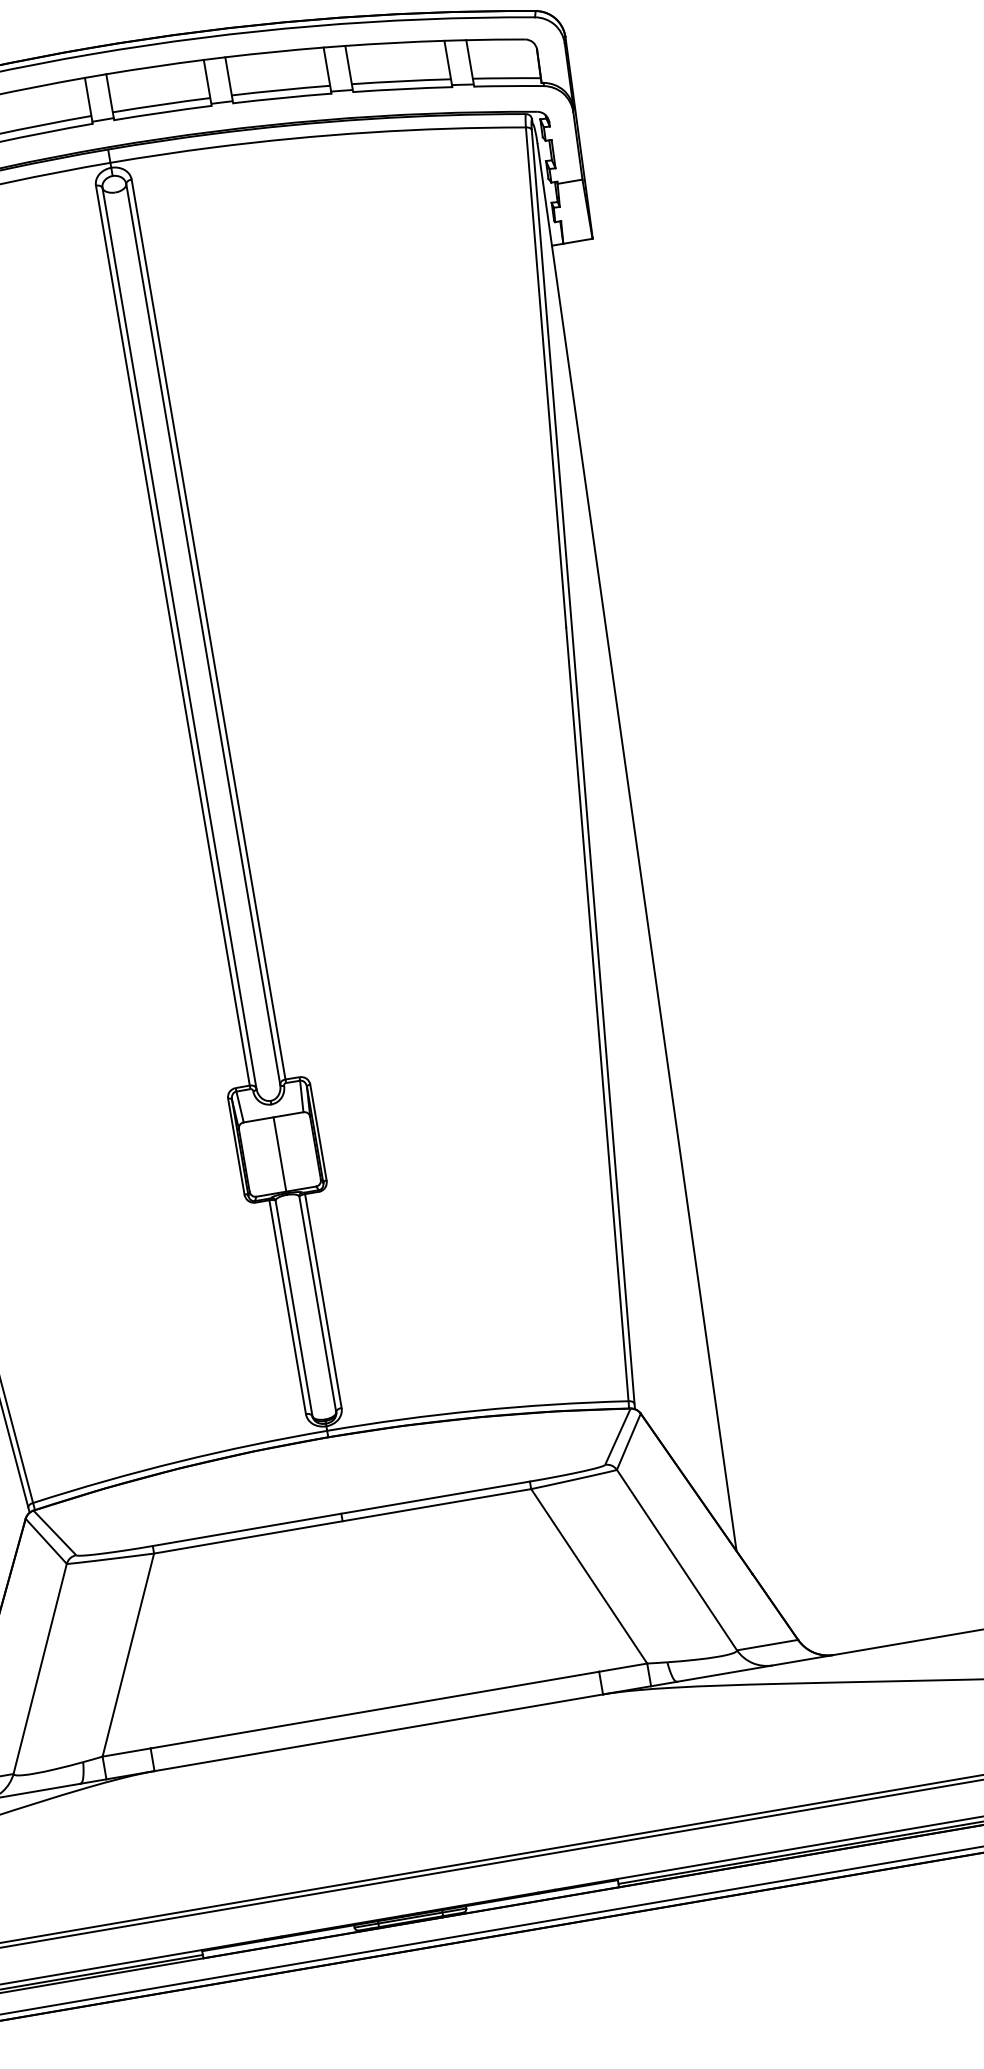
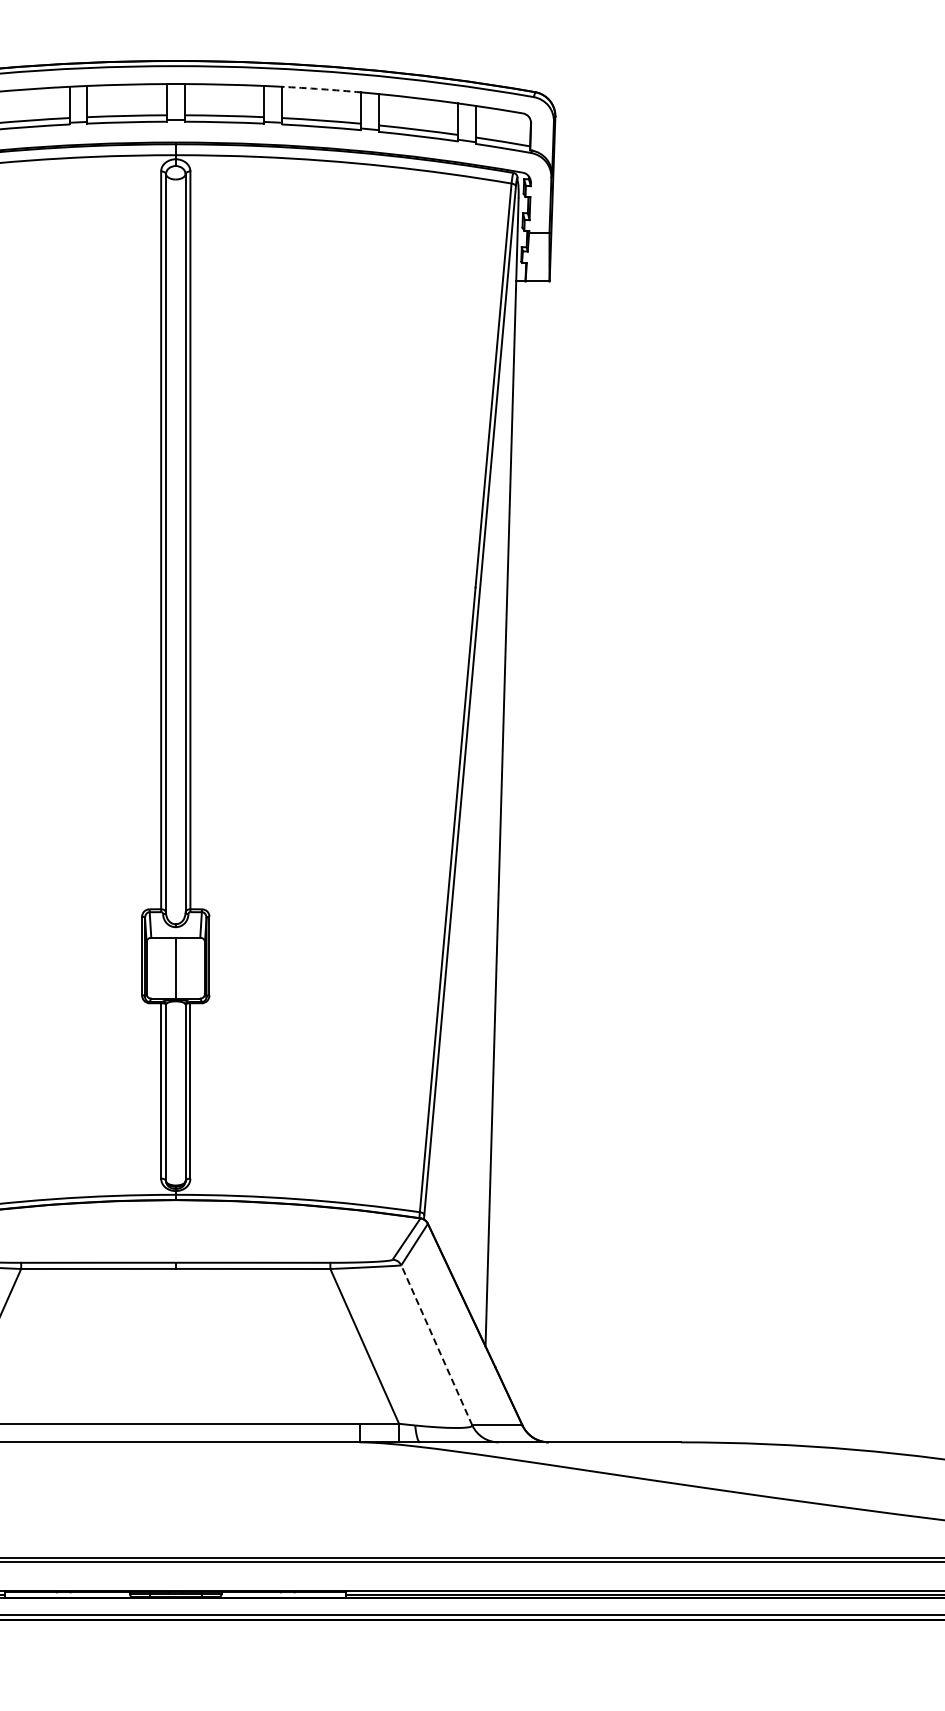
arc: (274, 52) -> (321, 89), solid -> dashed
line: (676, 1560) -> (436, 1345), solid -> dashed

